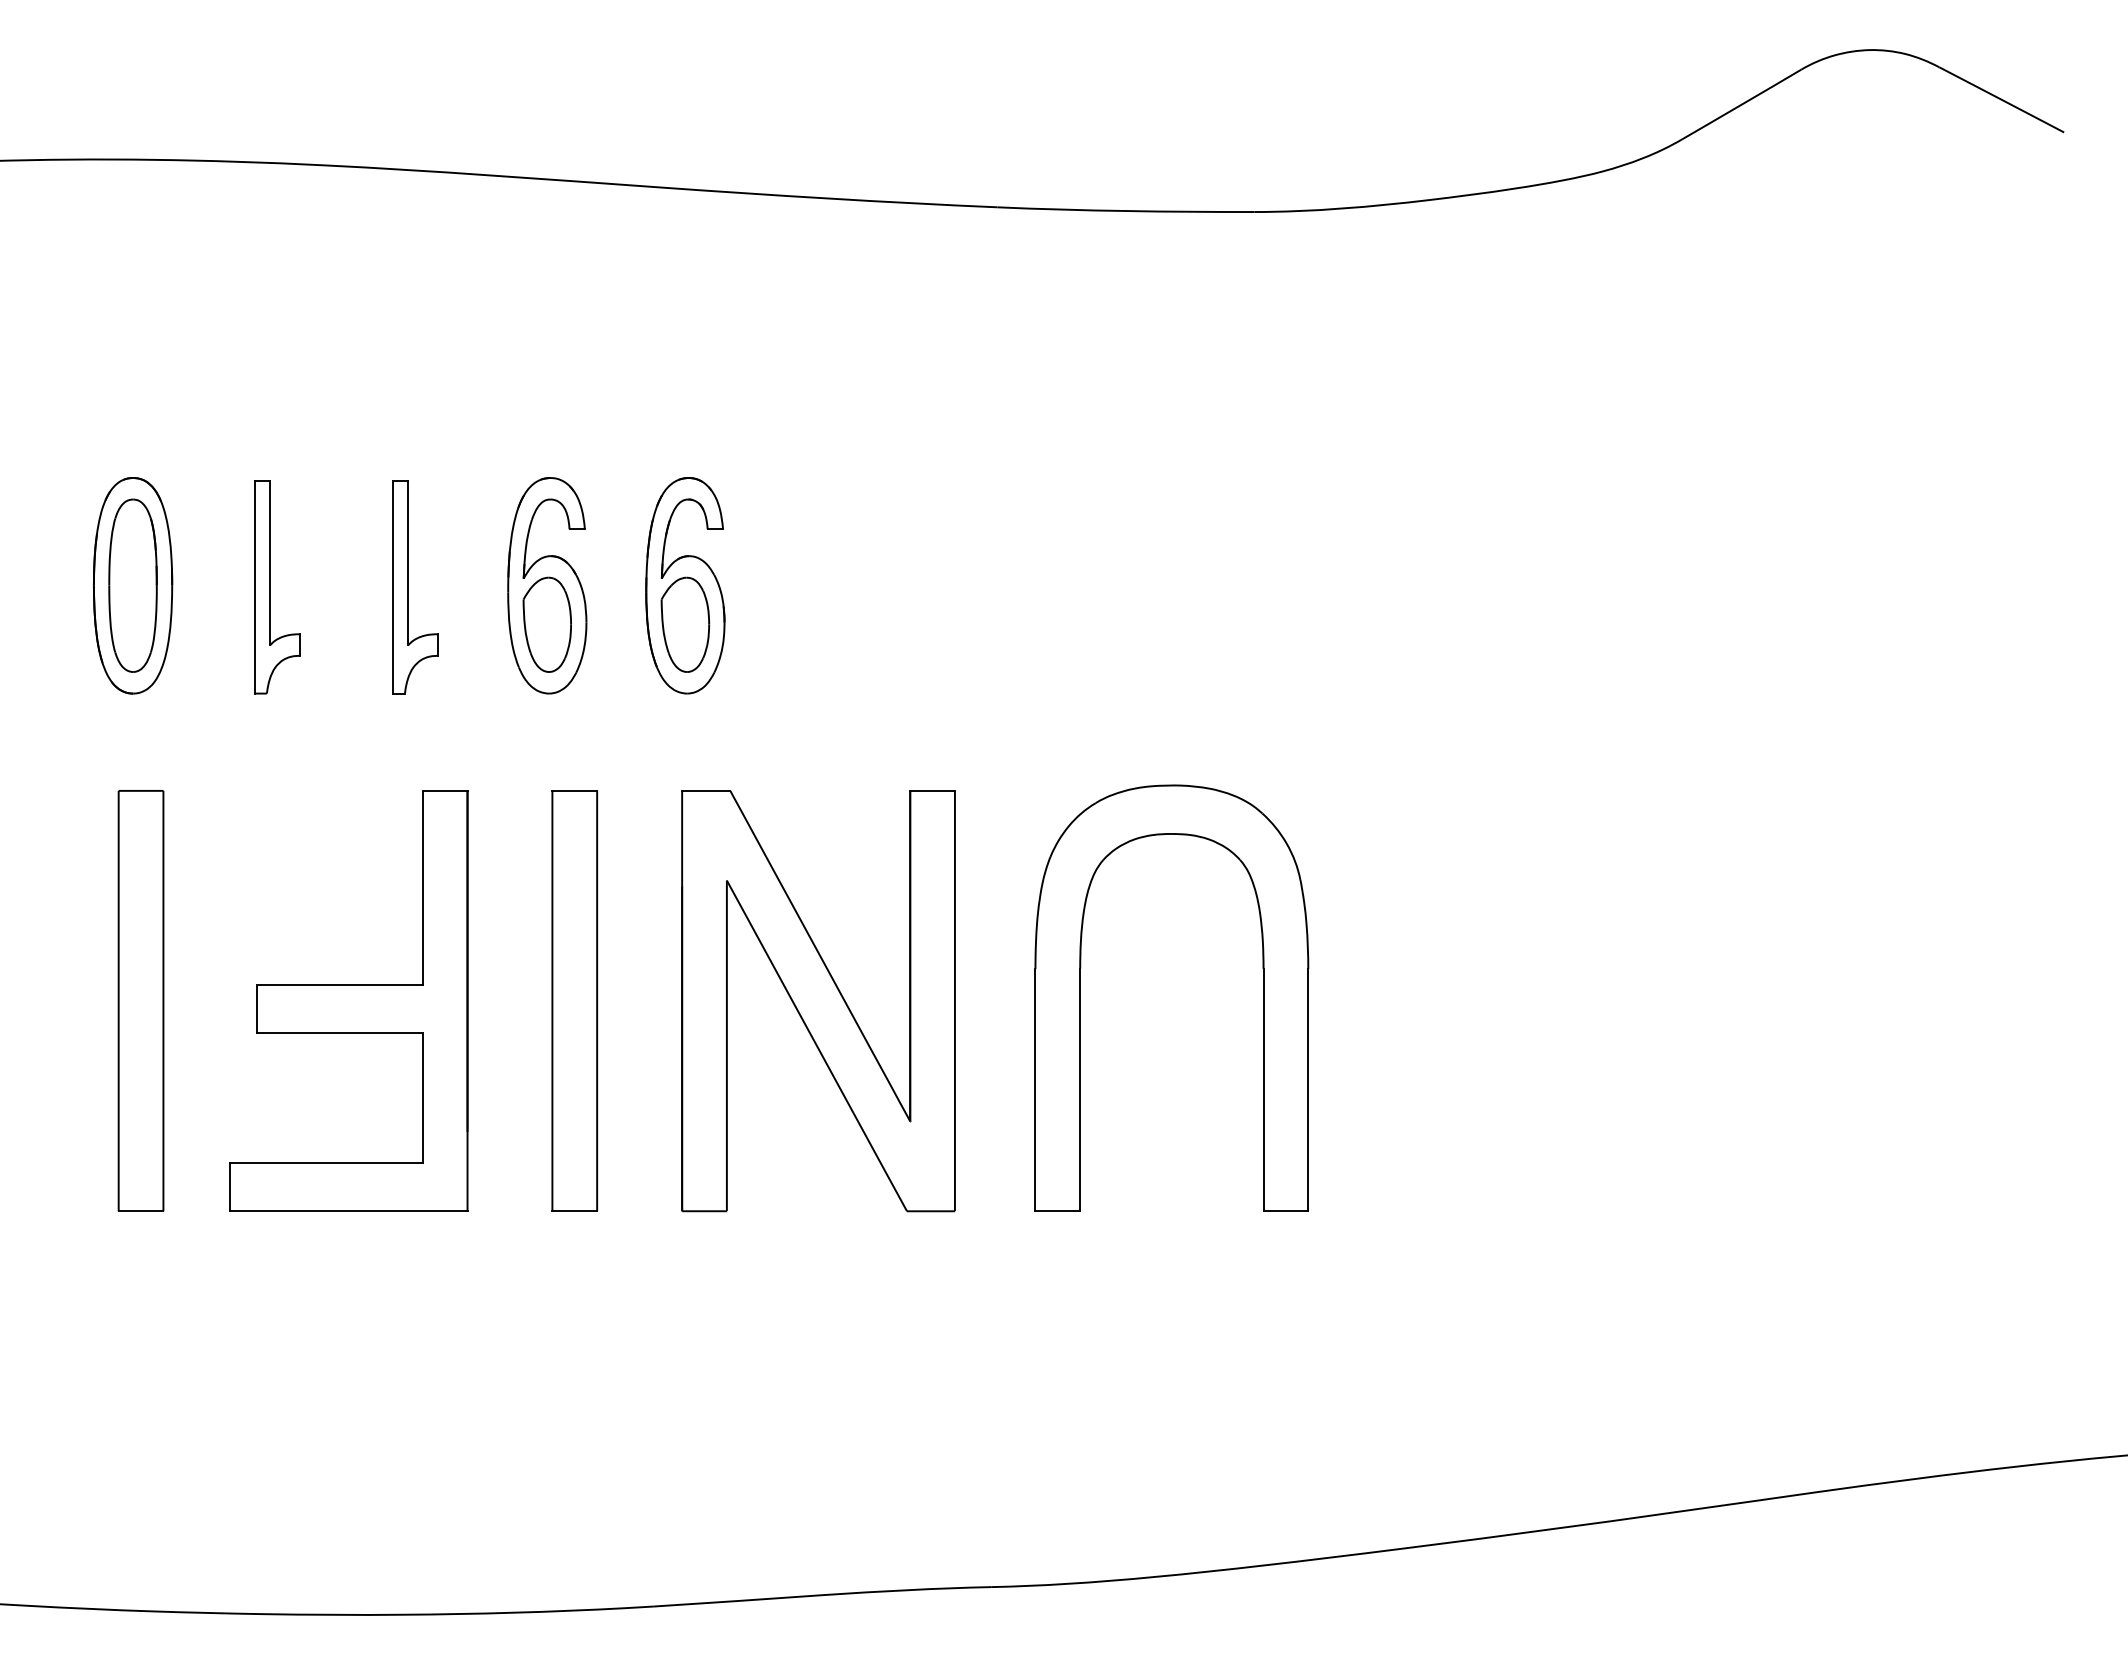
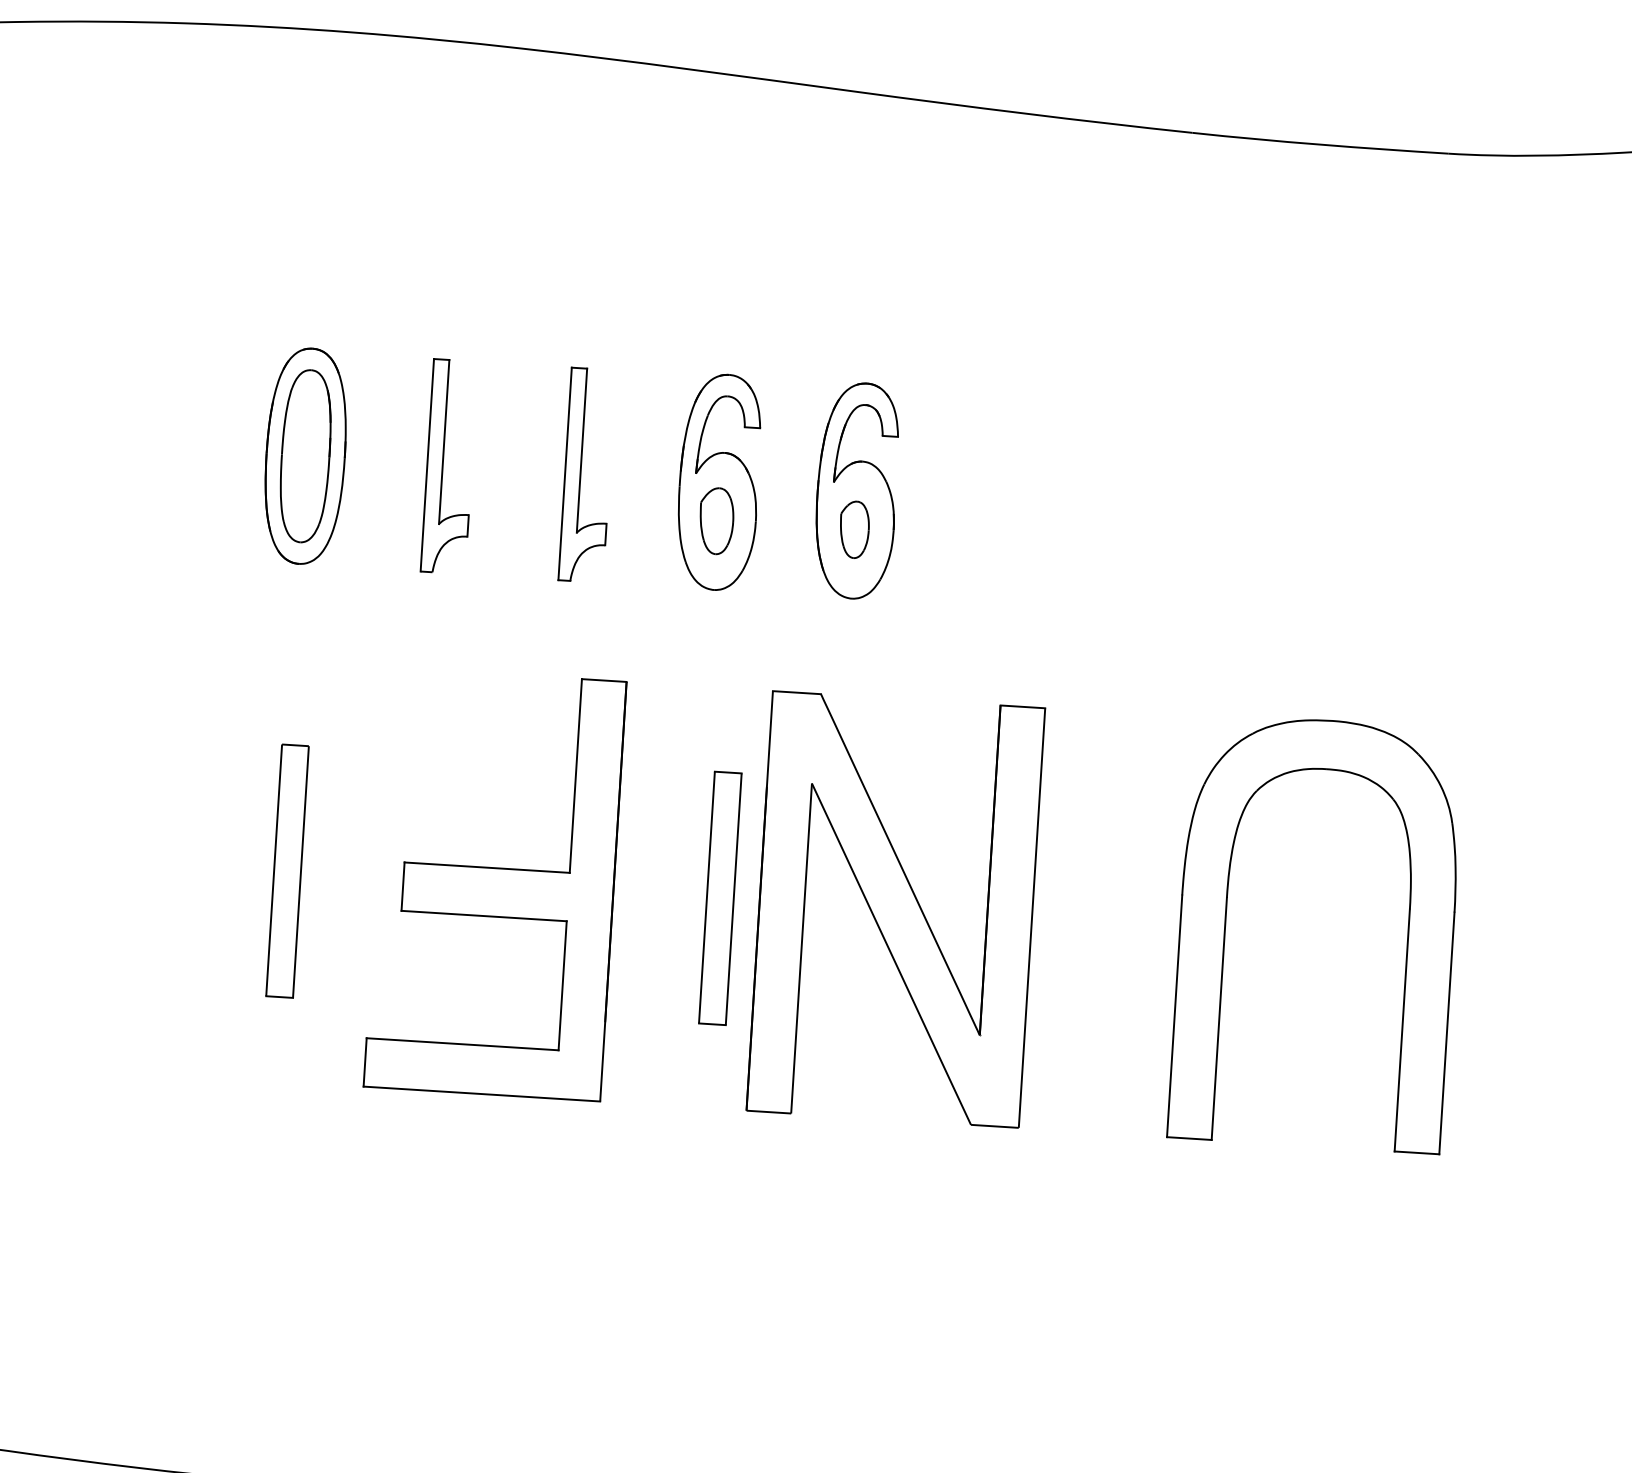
part: (546, 624) -> (715, 520), size x0.7
part: (685, 624) -> (854, 529), size x0.6
part: (140, 1000) -> (287, 870), size x0.6
part: (574, 1000) -> (720, 897), size x0.6
part: (818, 1001) -> (895, 909), moved

